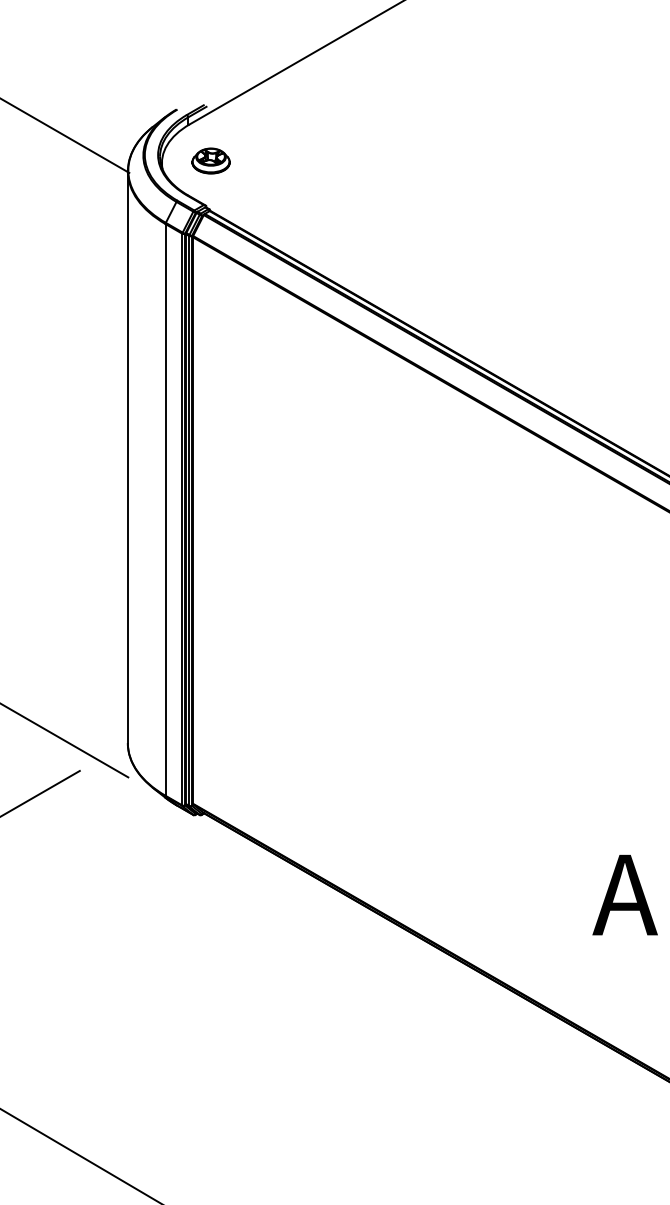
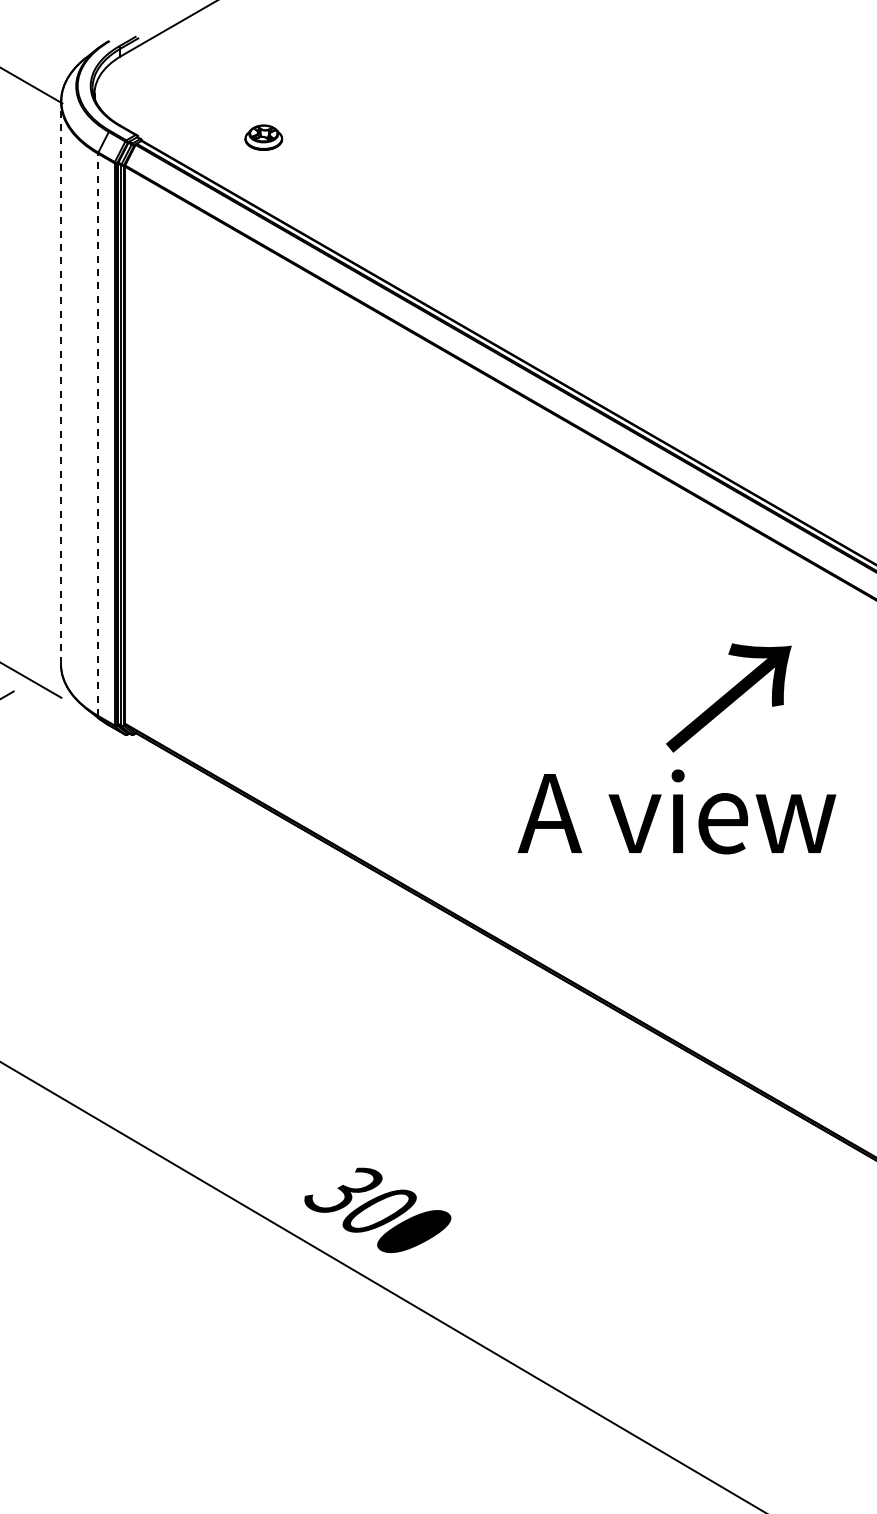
part: (210, 160) -> (263, 137), moved
line: (127, 456) -> (60, 382), solid -> dashed
line: (166, 509) -> (98, 434), solid -> dashed

